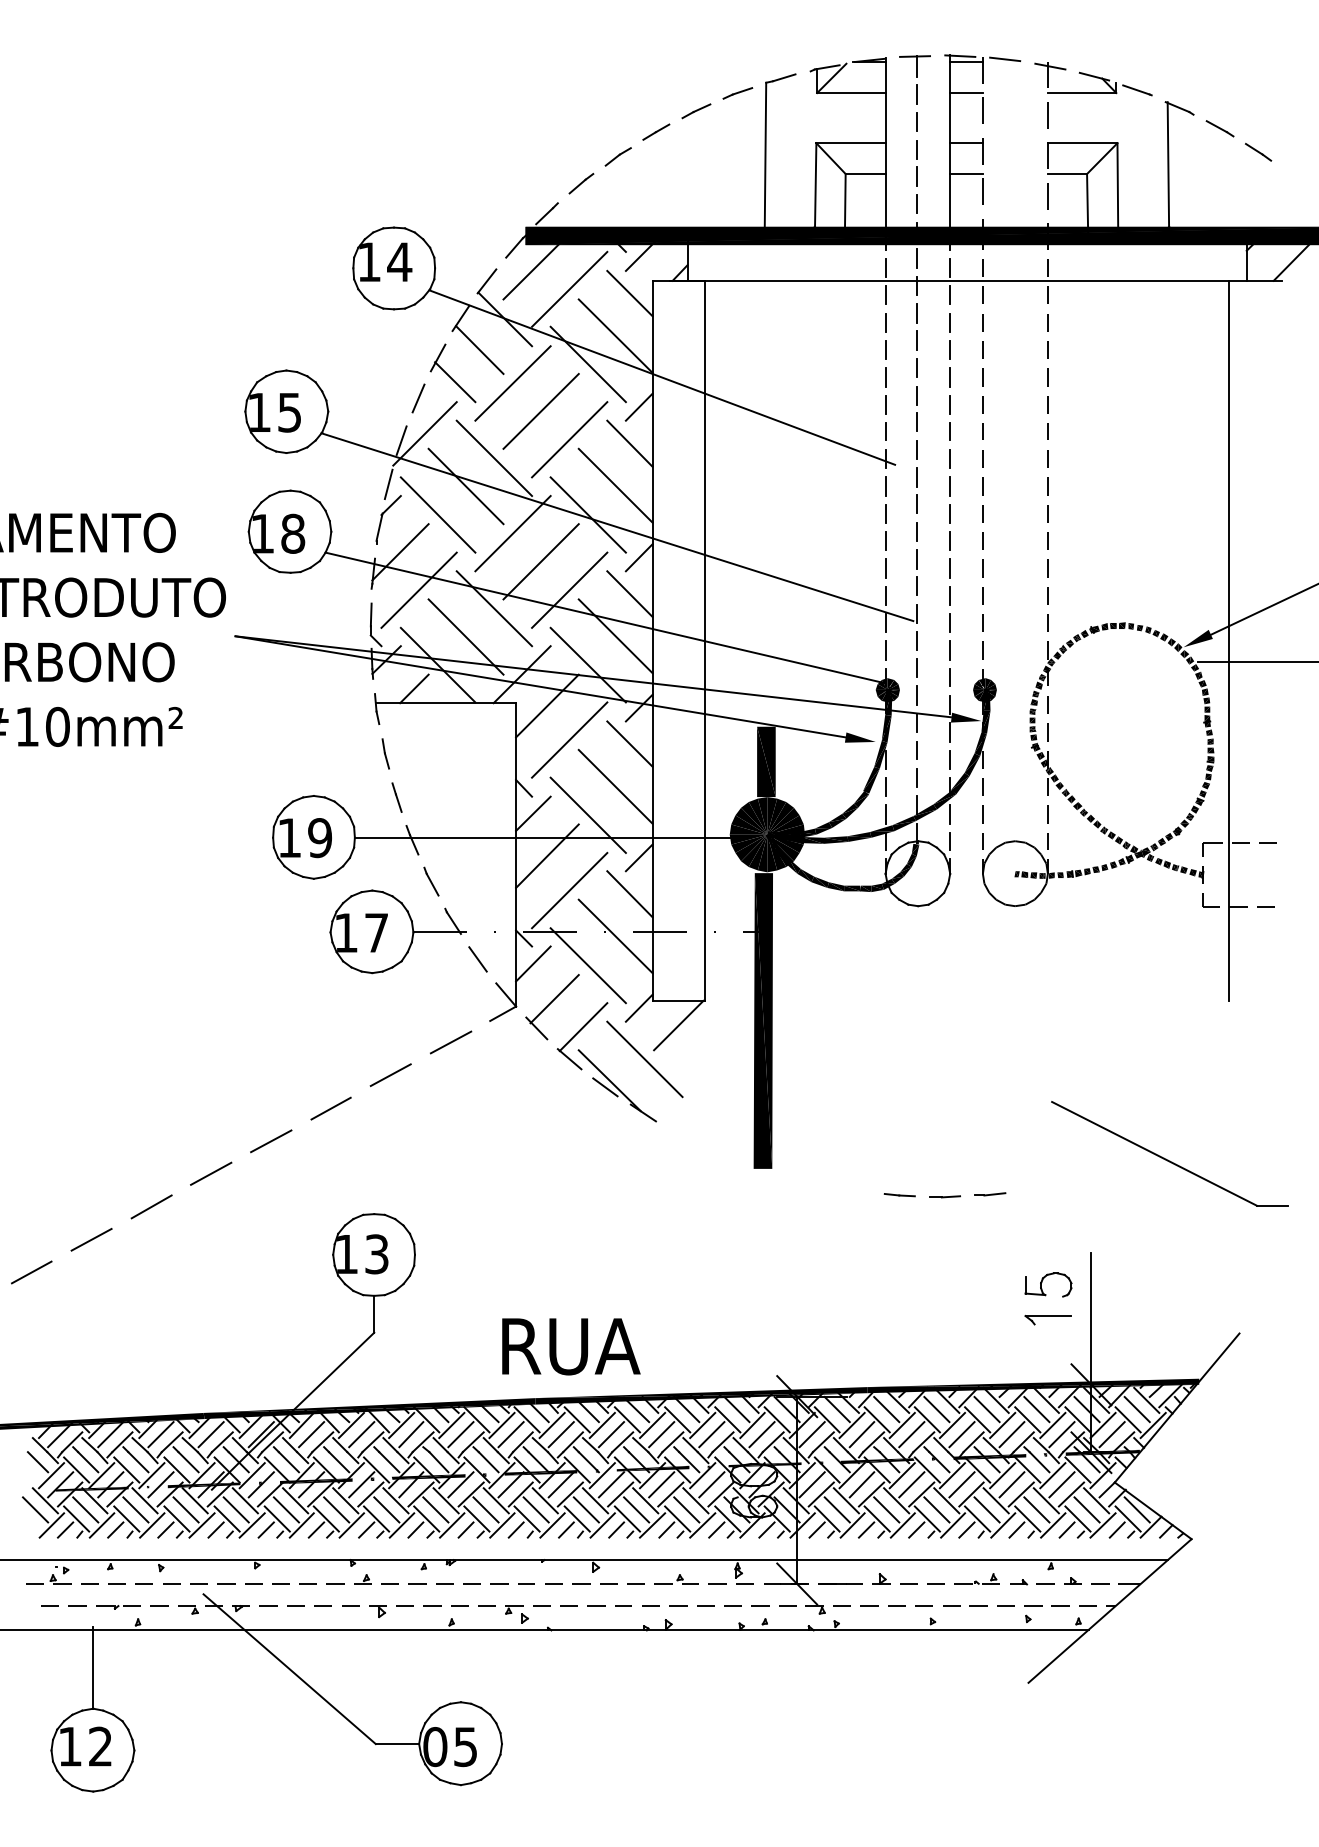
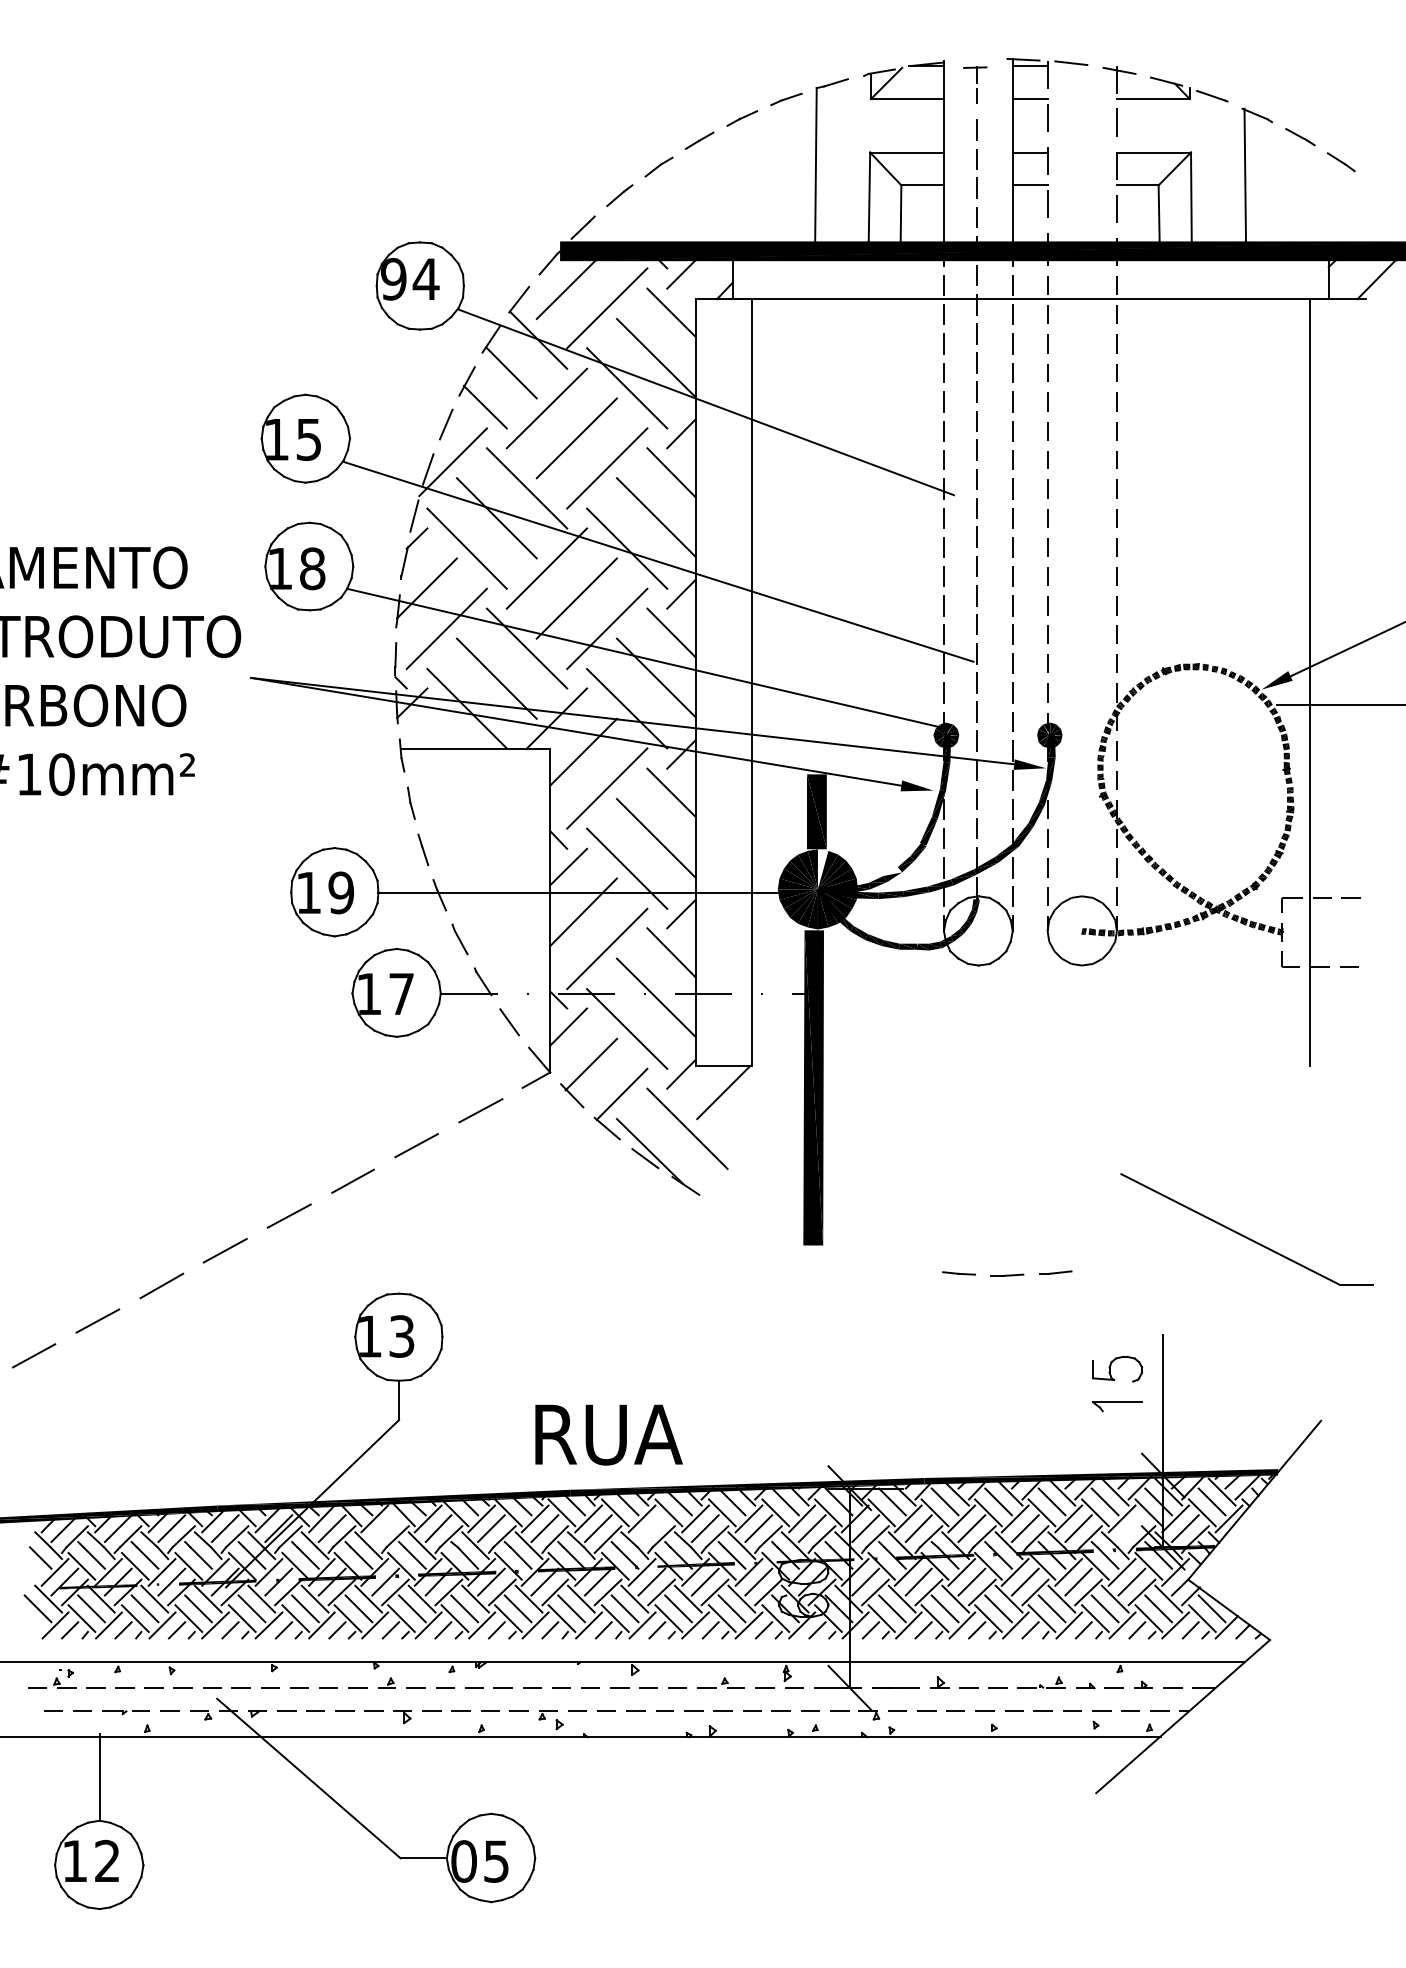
part: (914, 79) -> (974, 84), size x0.7
text: (369, 262) -> (393, 279), 14 -> 94
line: (414, 688) -> (441, 733), removed
fill: (772, 815) -> (823, 868), removed
fill: (837, 817) -> (892, 871), removed
line: (361, 1434) -> (385, 1528), removed
line: (611, 1434) -> (651, 1528), removed
line: (1061, 1434) -> (1131, 1528), removed

